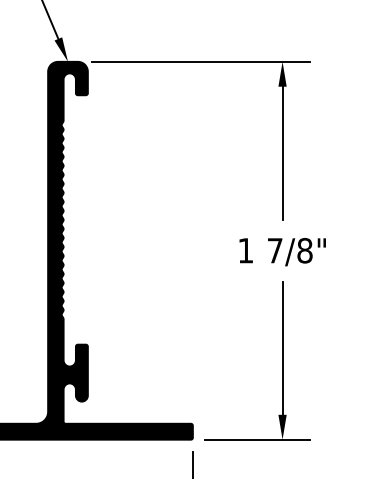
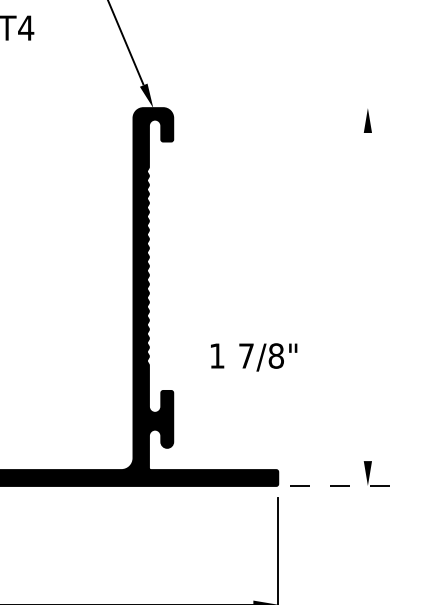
line: (201, 62) -> (286, 108), removed
line: (282, 153) -> (367, 199), removed
text: (283, 252) -> (254, 357), moved
line: (282, 348) -> (367, 394), removed
line: (257, 439) -> (342, 485), solid -> dashed

